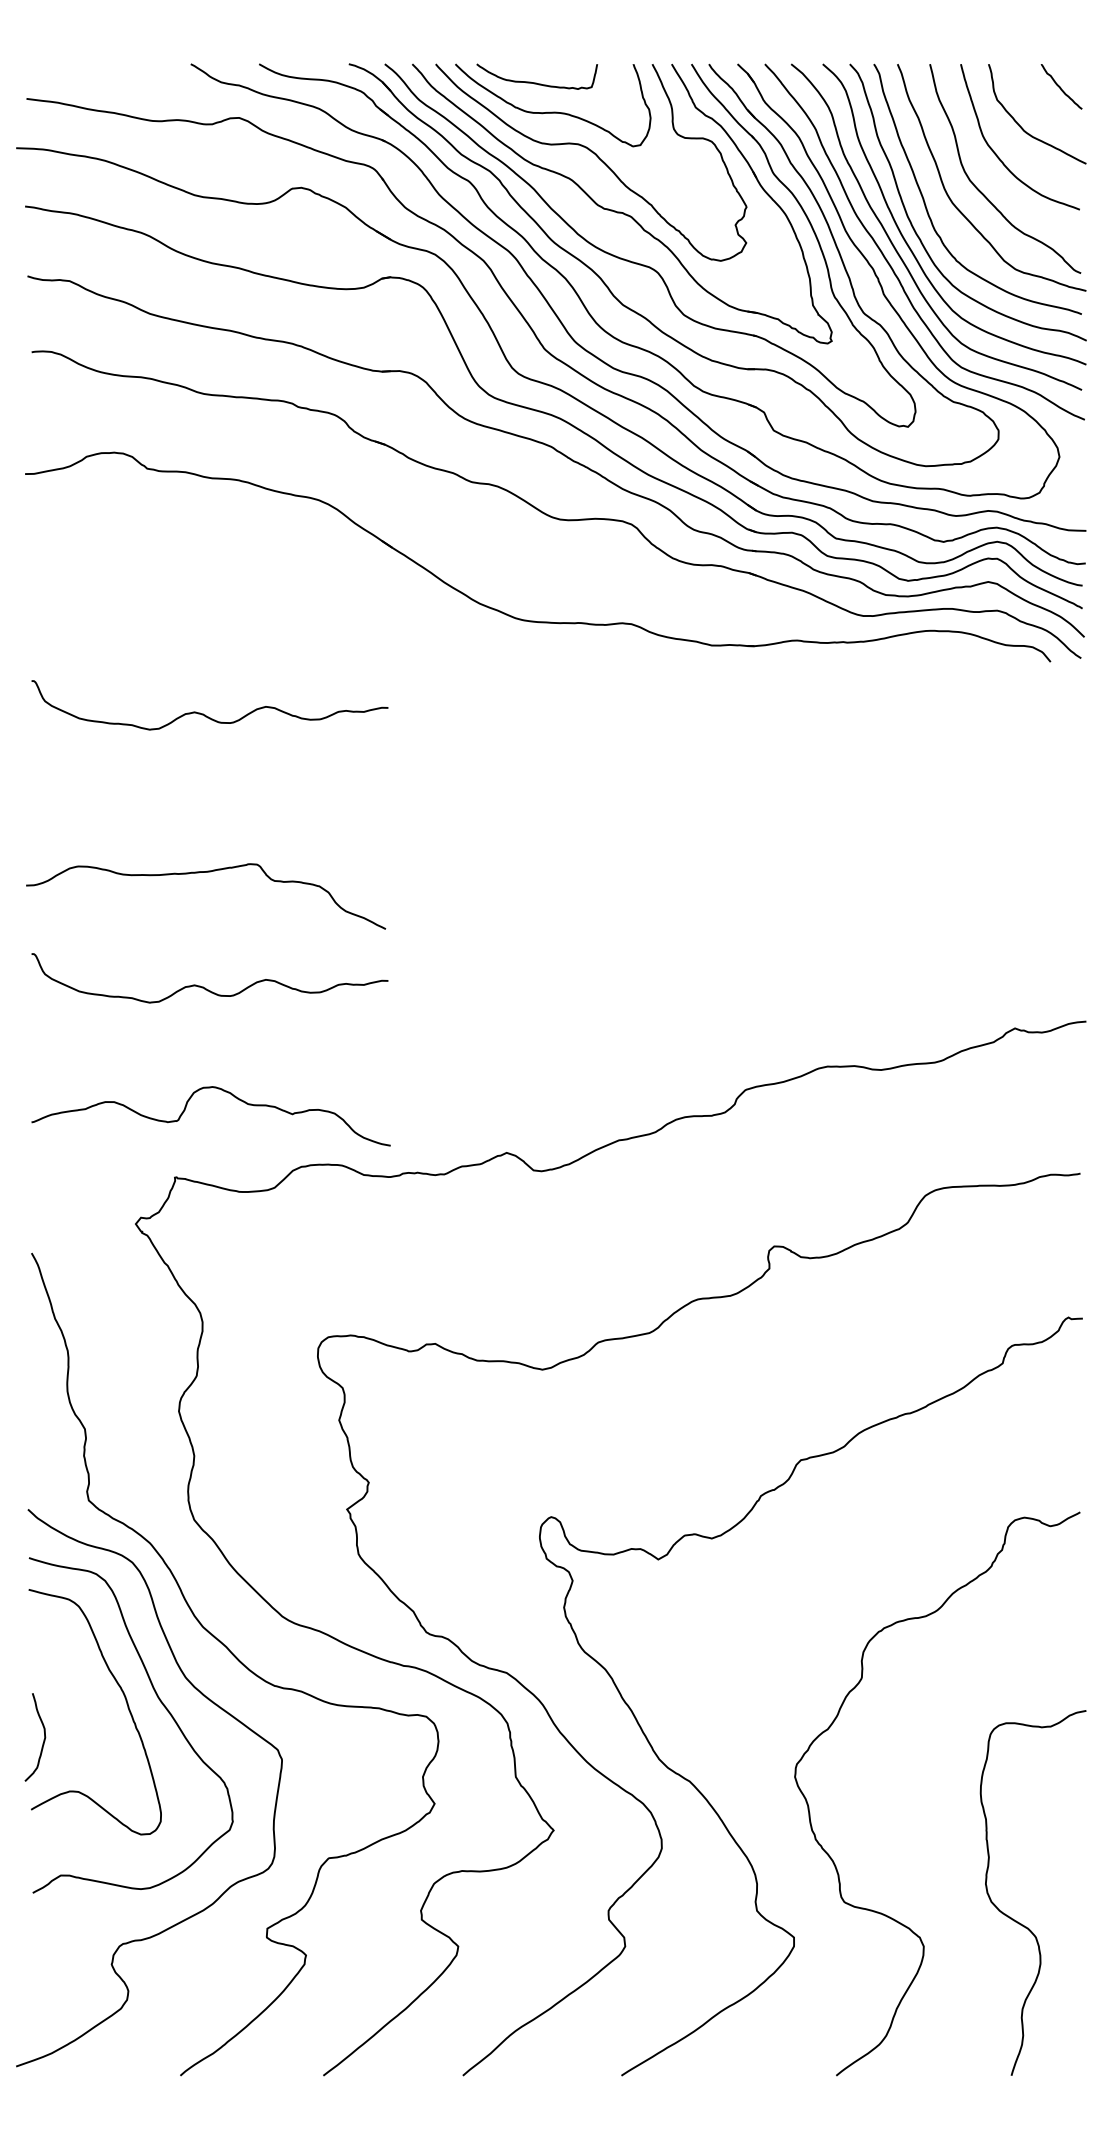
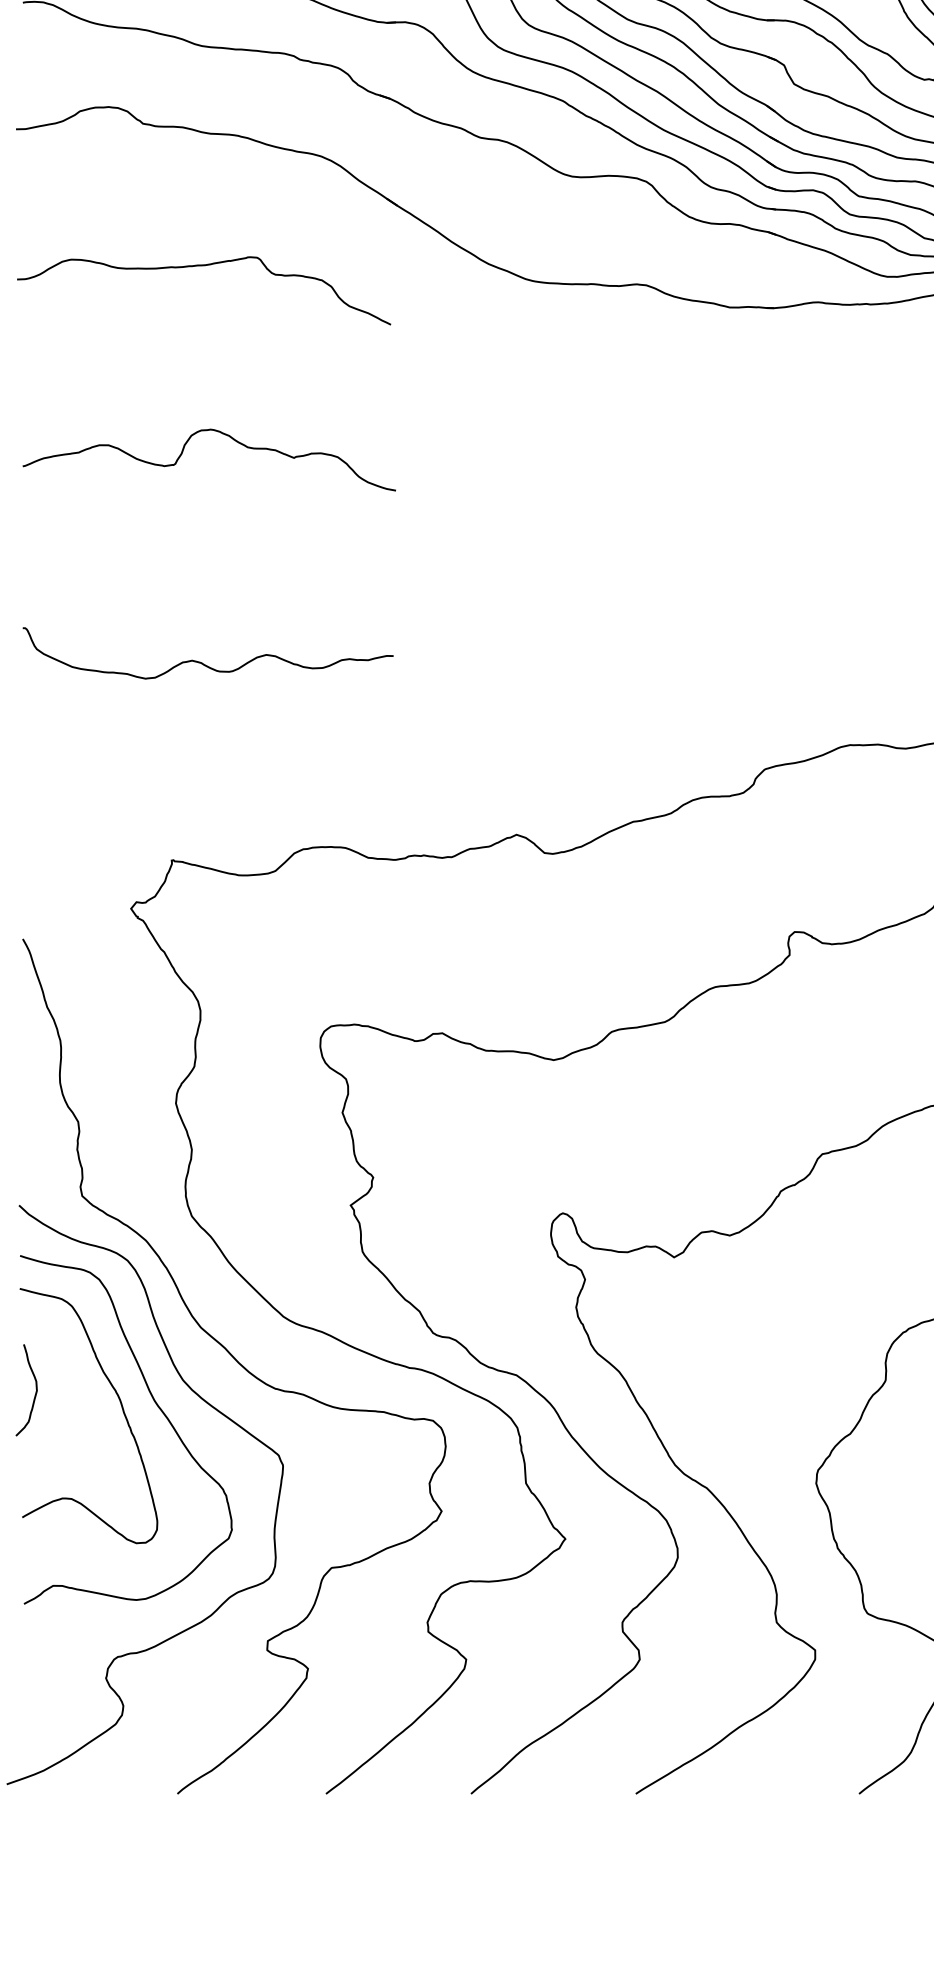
curve: (205, 714) -> (203, 379), removed
curve: (206, 872) -> (204, 265), moved
curve: (187, 1105) -> (184, 448), moved
curve: (43, 1739) -> (35, 1392), moved

